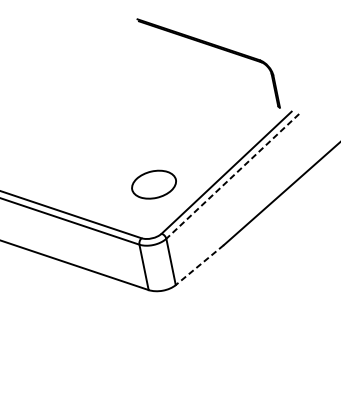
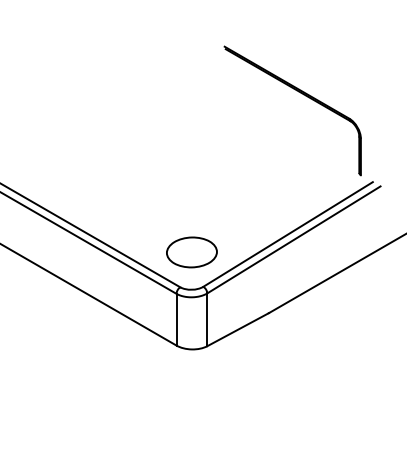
line: (232, 176) -> (293, 239), dashed -> solid
part: (153, 184) -> (191, 252), moved
line: (200, 264) -> (238, 329), dashed -> solid

